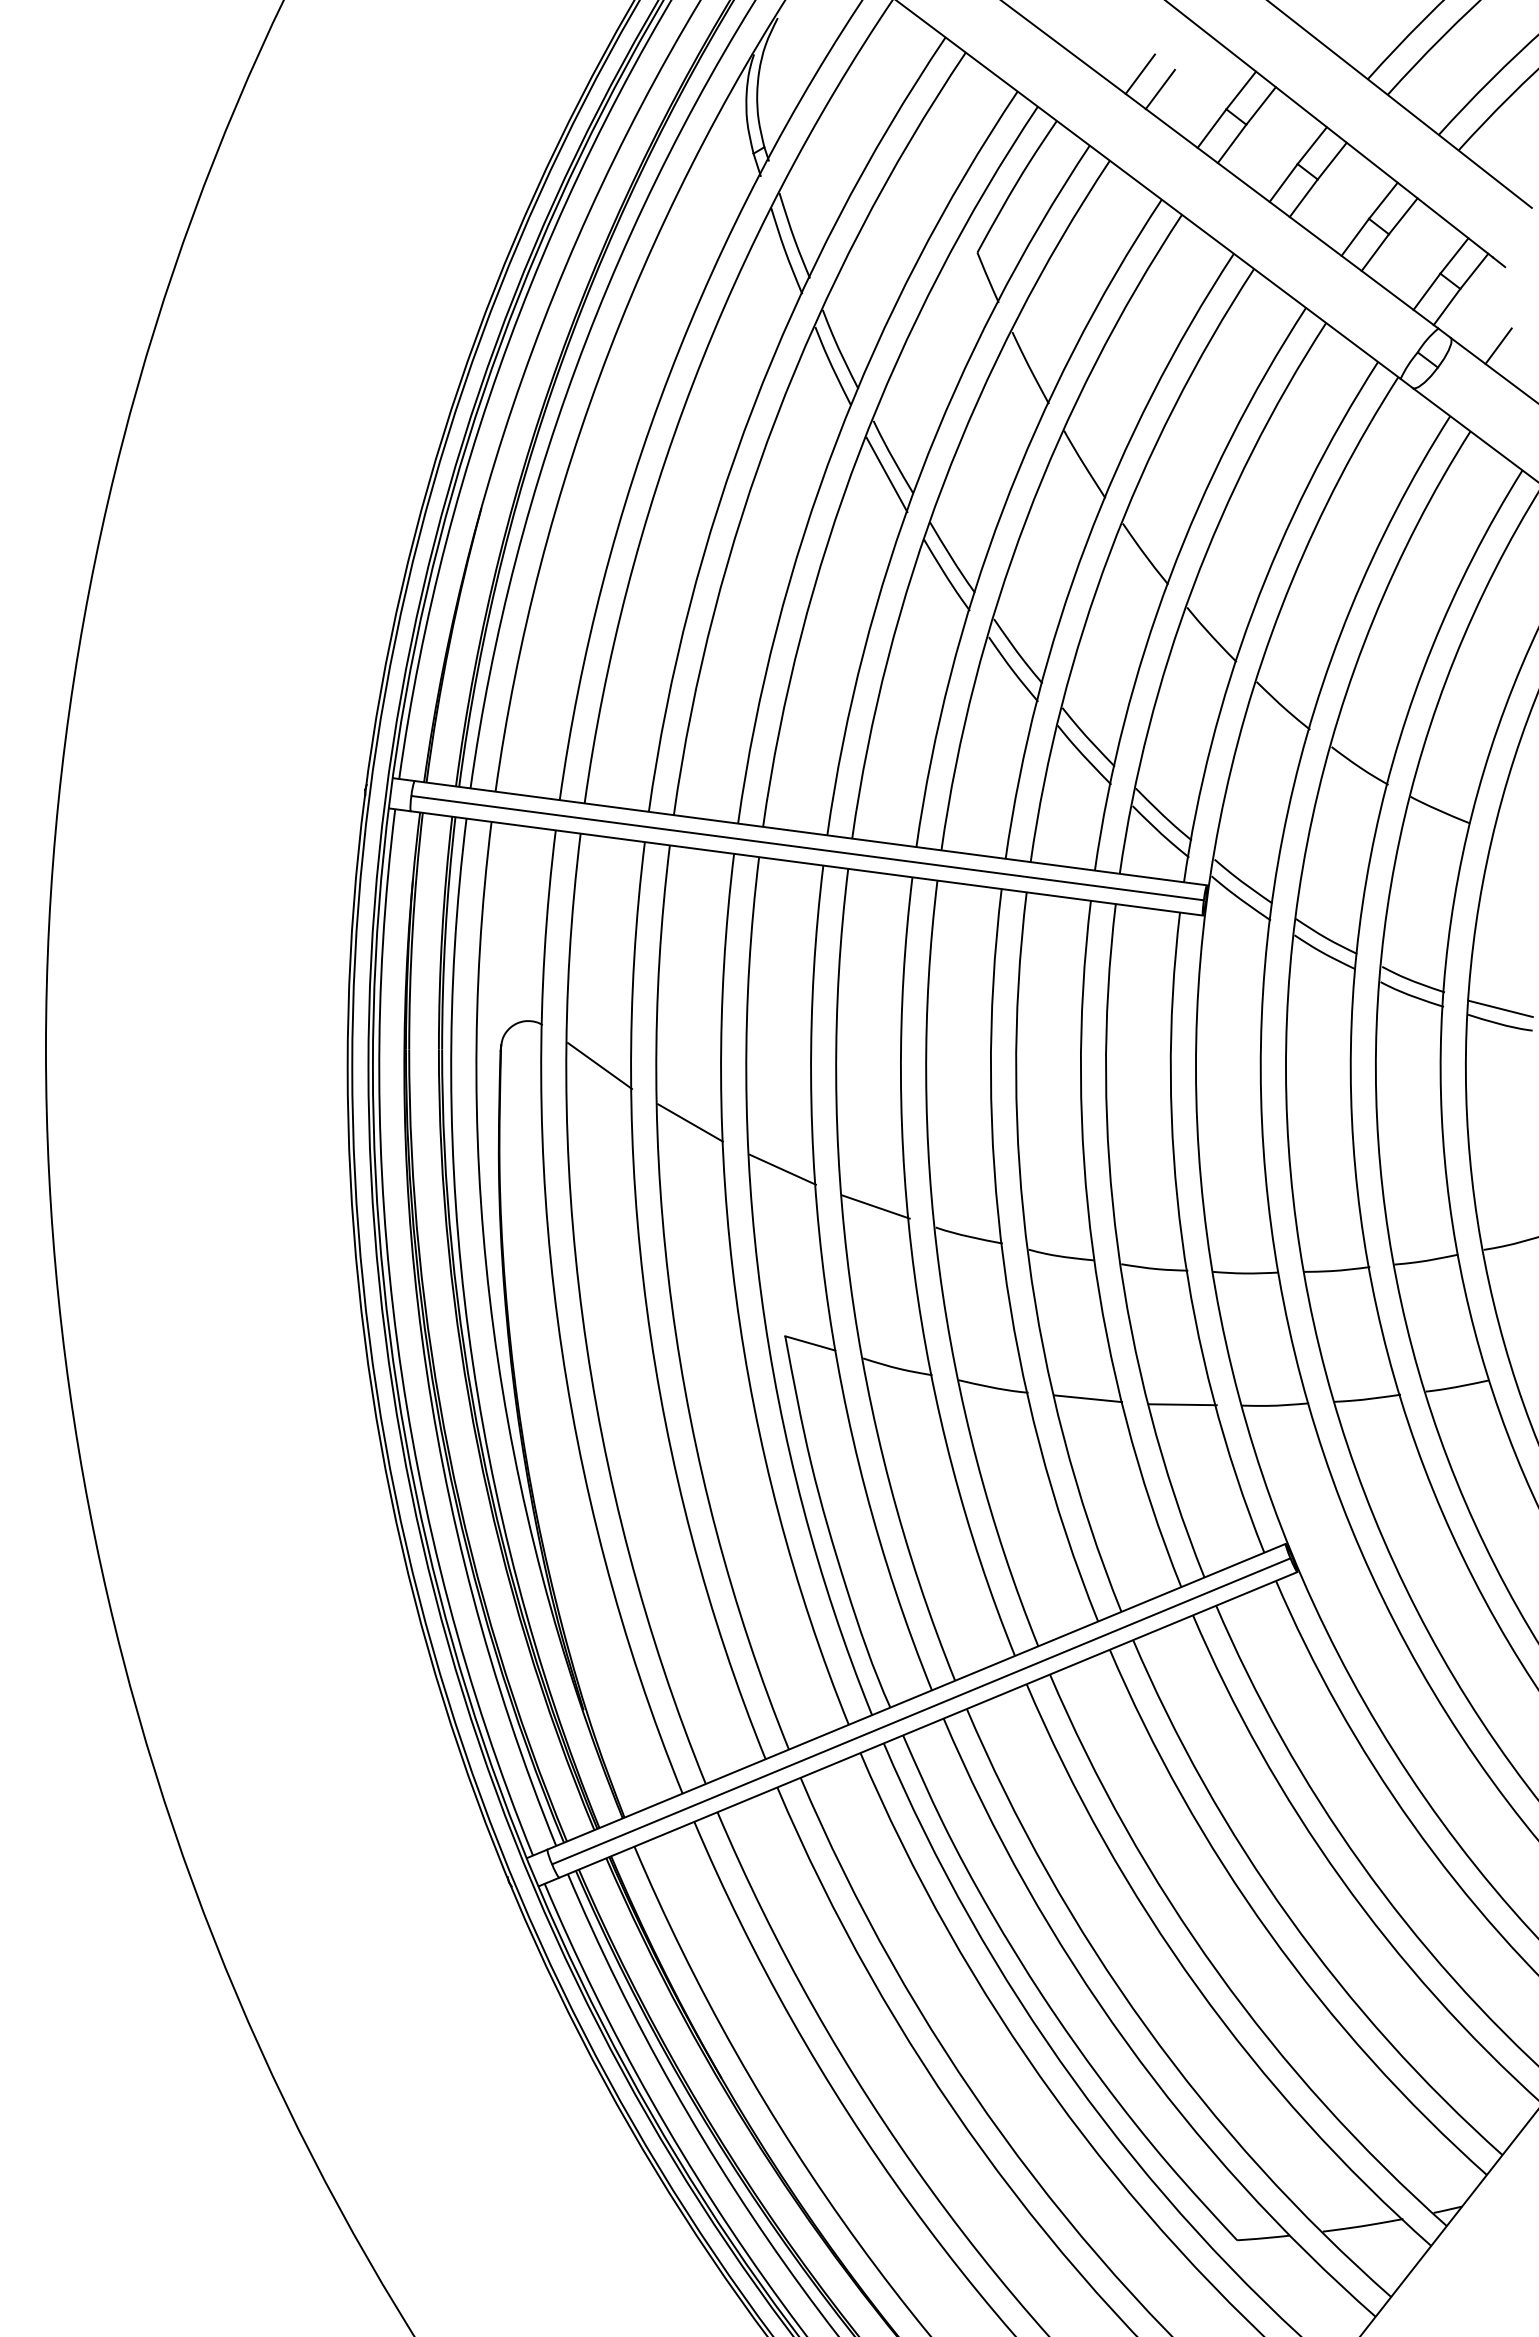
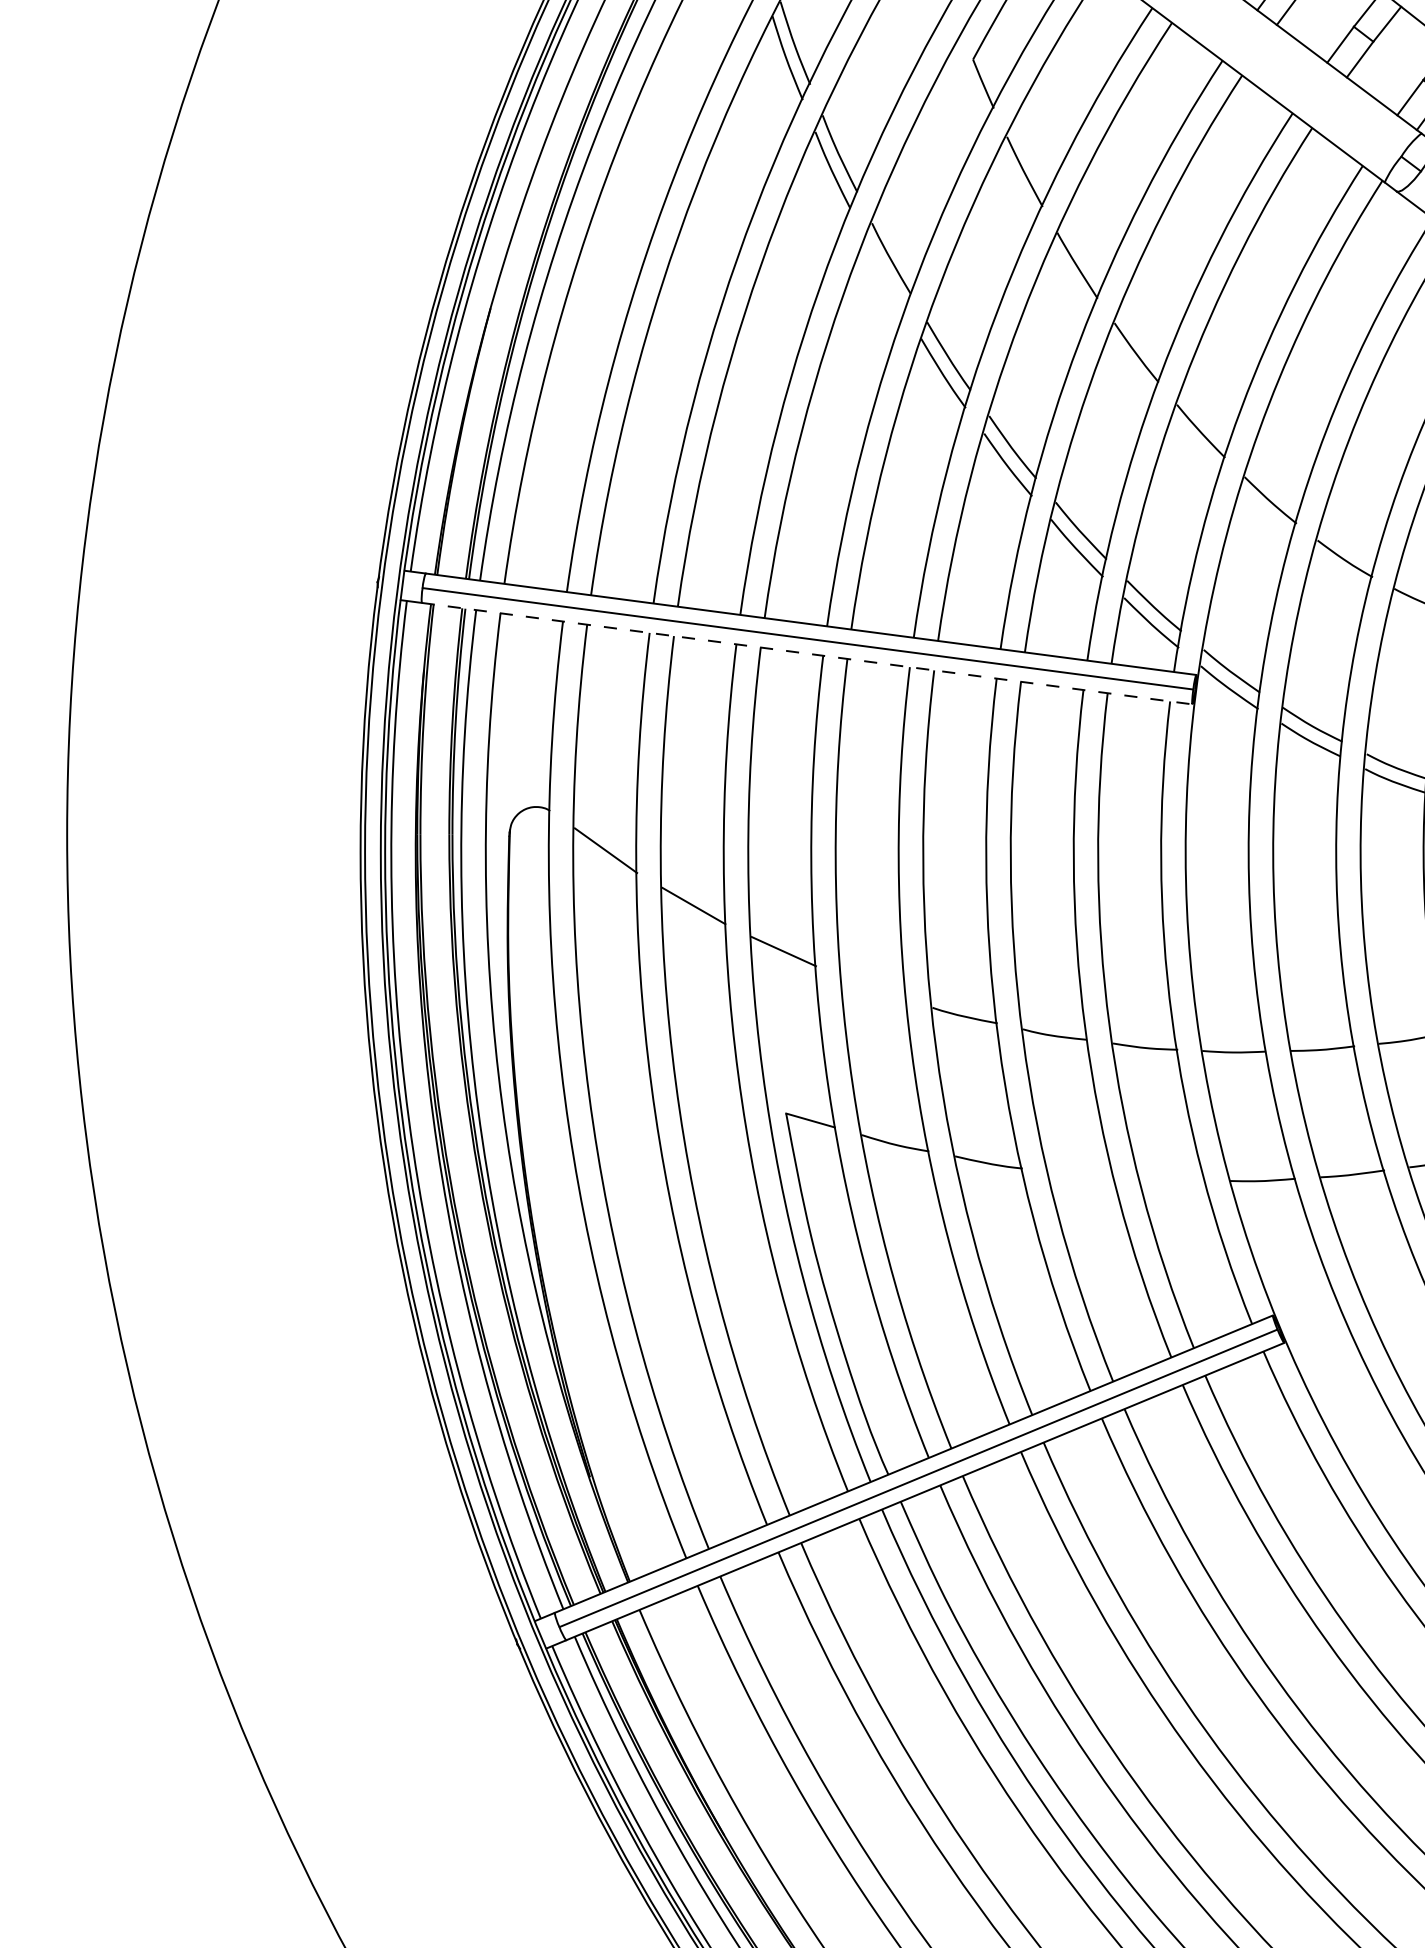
line: (886, 474) -> (884, 275), removed
line: (806, 863) -> (806, 653), solid -> dashed
line: (875, 1206) -> (873, 987), removed
line: (1088, 1398) -> (1081, 1174), removed
line: (1182, 1404) -> (1172, 1179), removed

